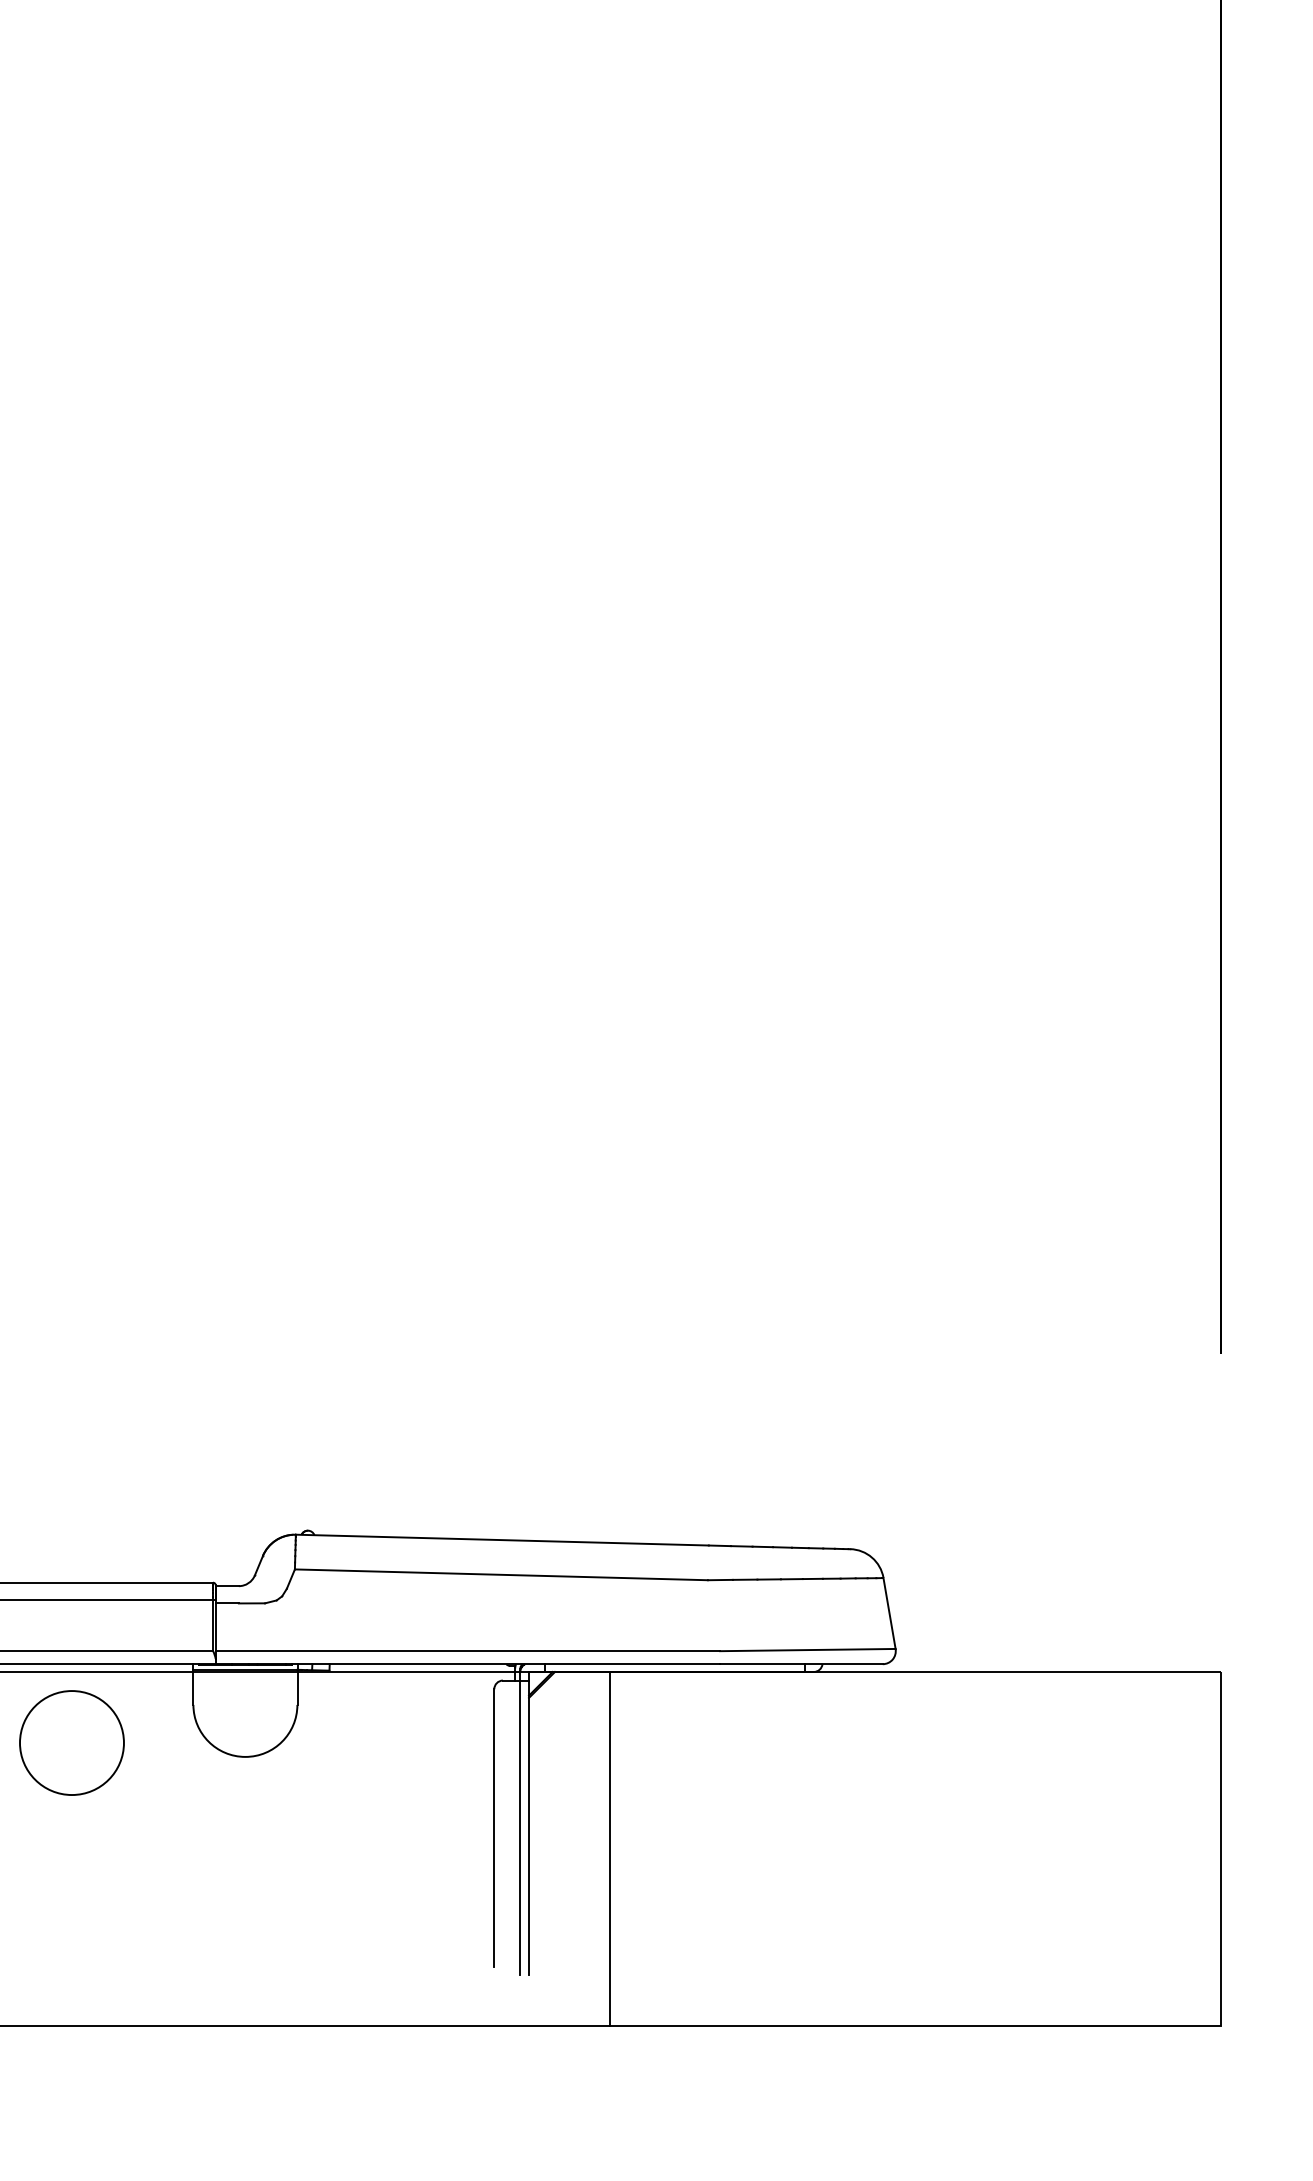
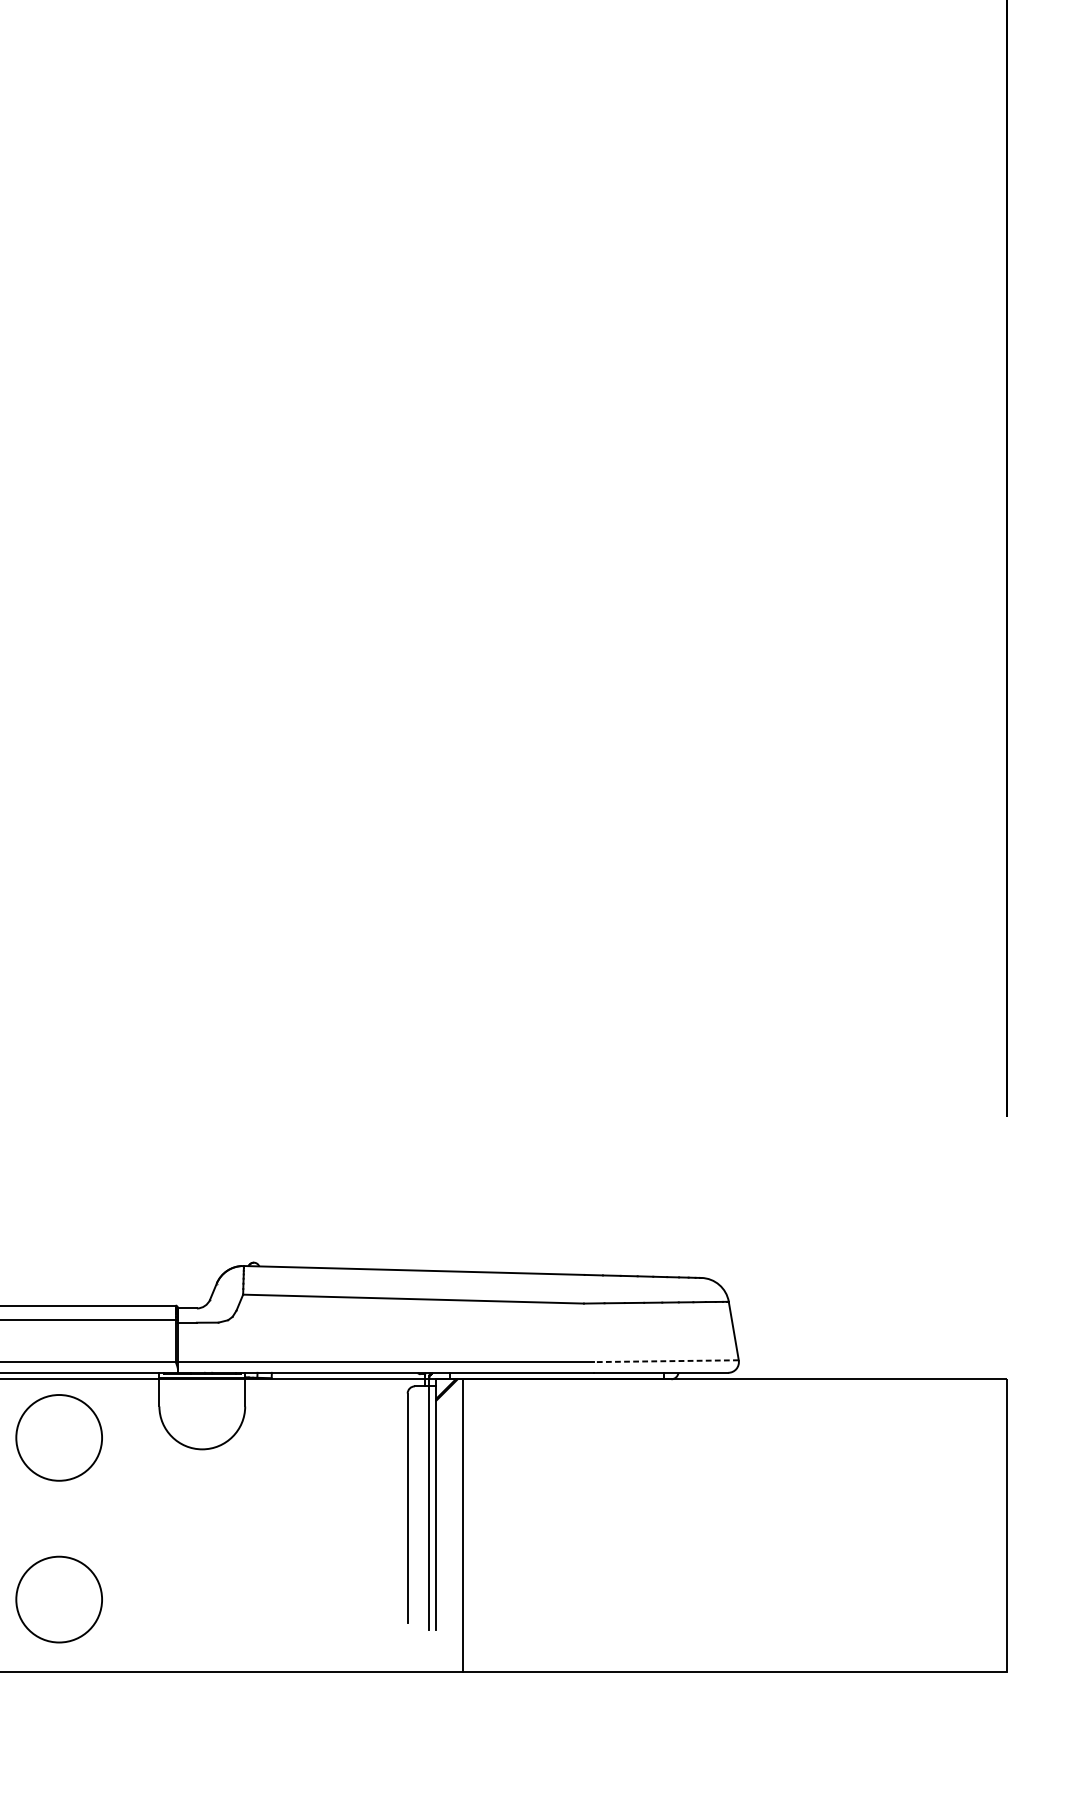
line: (807, 1650) -> (666, 1361), solid -> dashed
line: (609, 1848) -> (462, 1524), moved
circle: (71, 1938) -> (58, 1599), added

